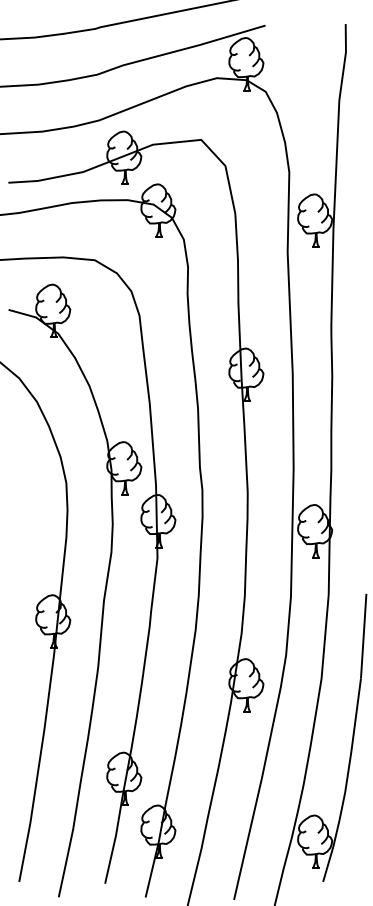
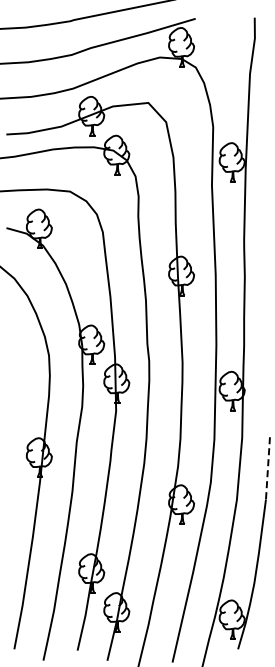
line: (363, 636) -> (267, 468), solid -> dashed

